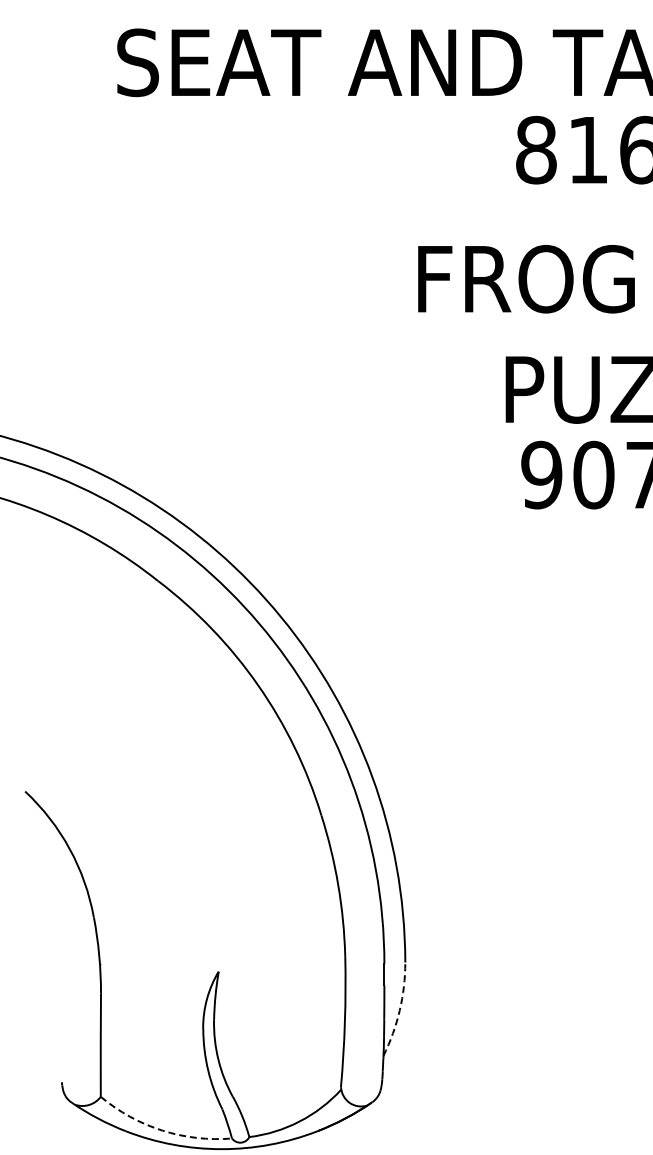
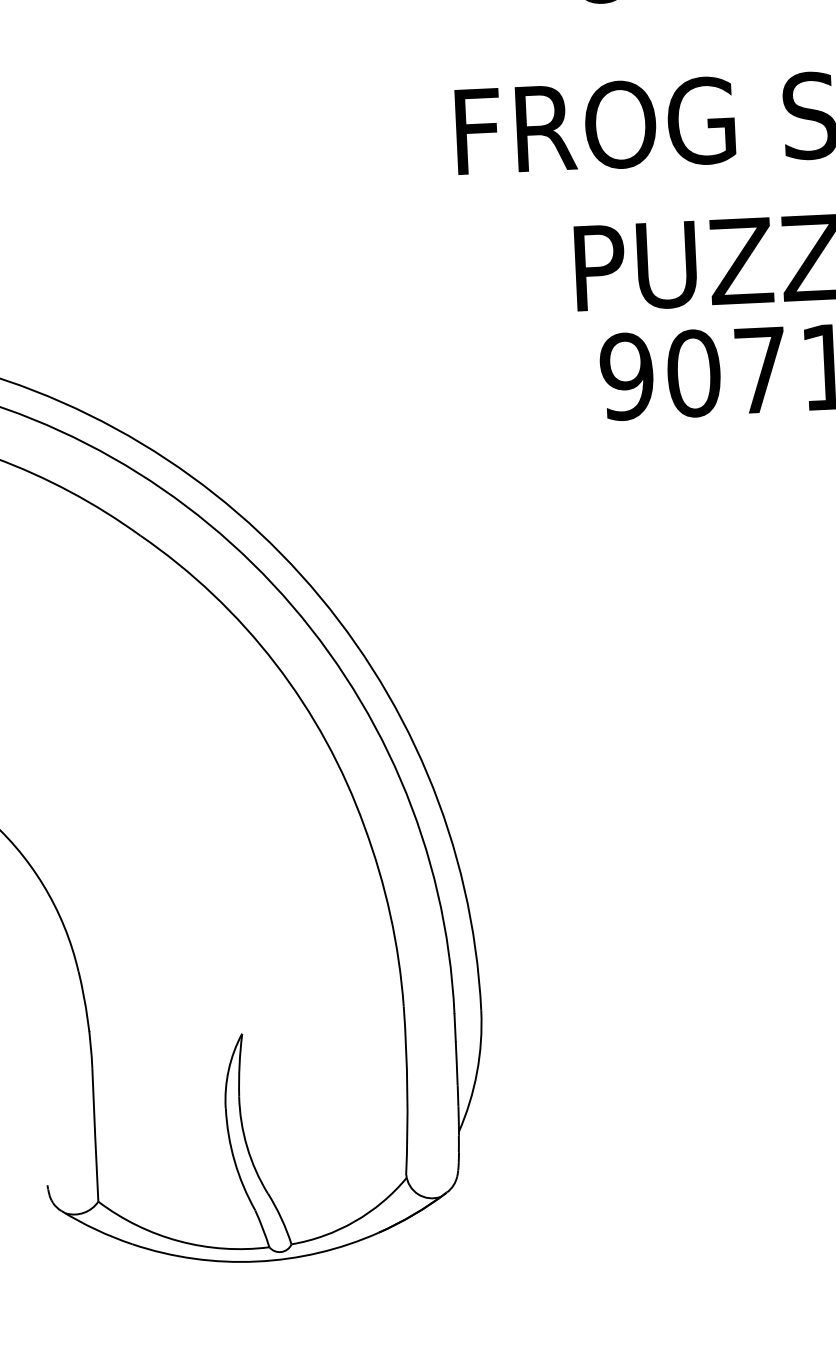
arc: (399, 1010) -> (476, 1072), dashed -> solid
arc: (162, 1130) -> (179, 1241), dashed -> solid

